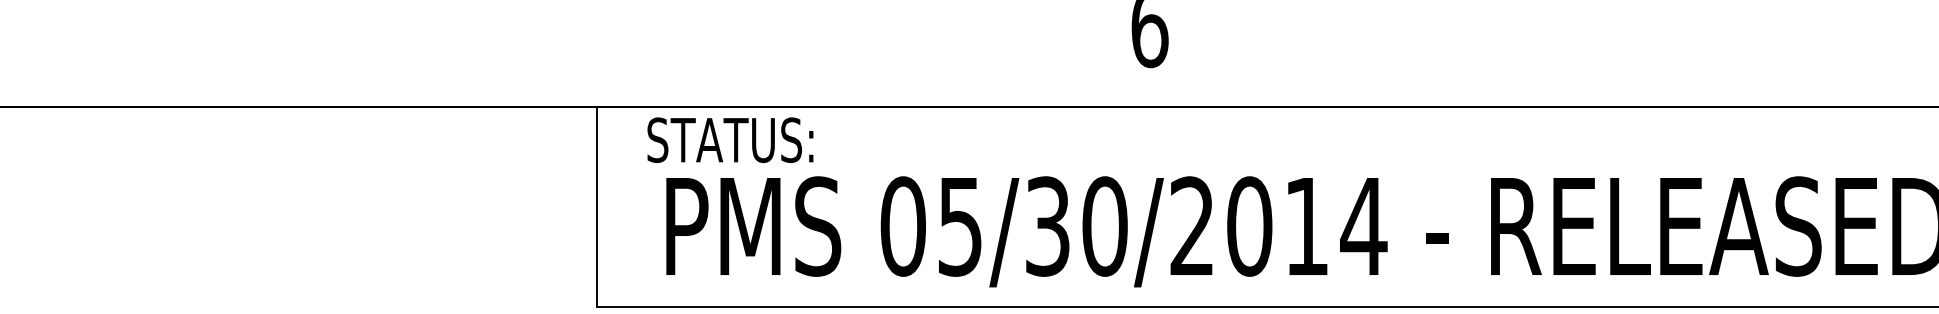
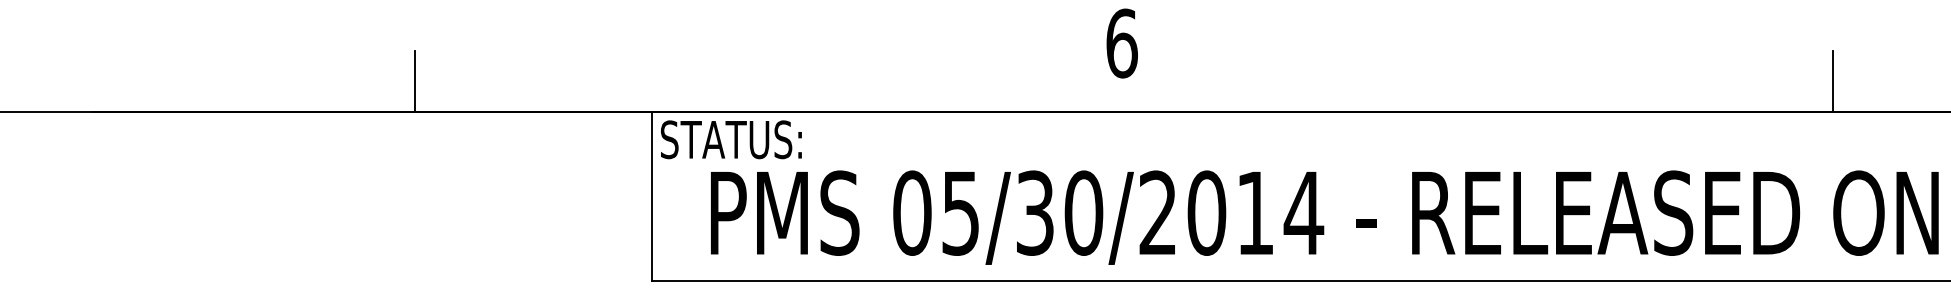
line: (317, 70) -> (414, 80), added
text: (730, 139) -> (731, 139), moved

